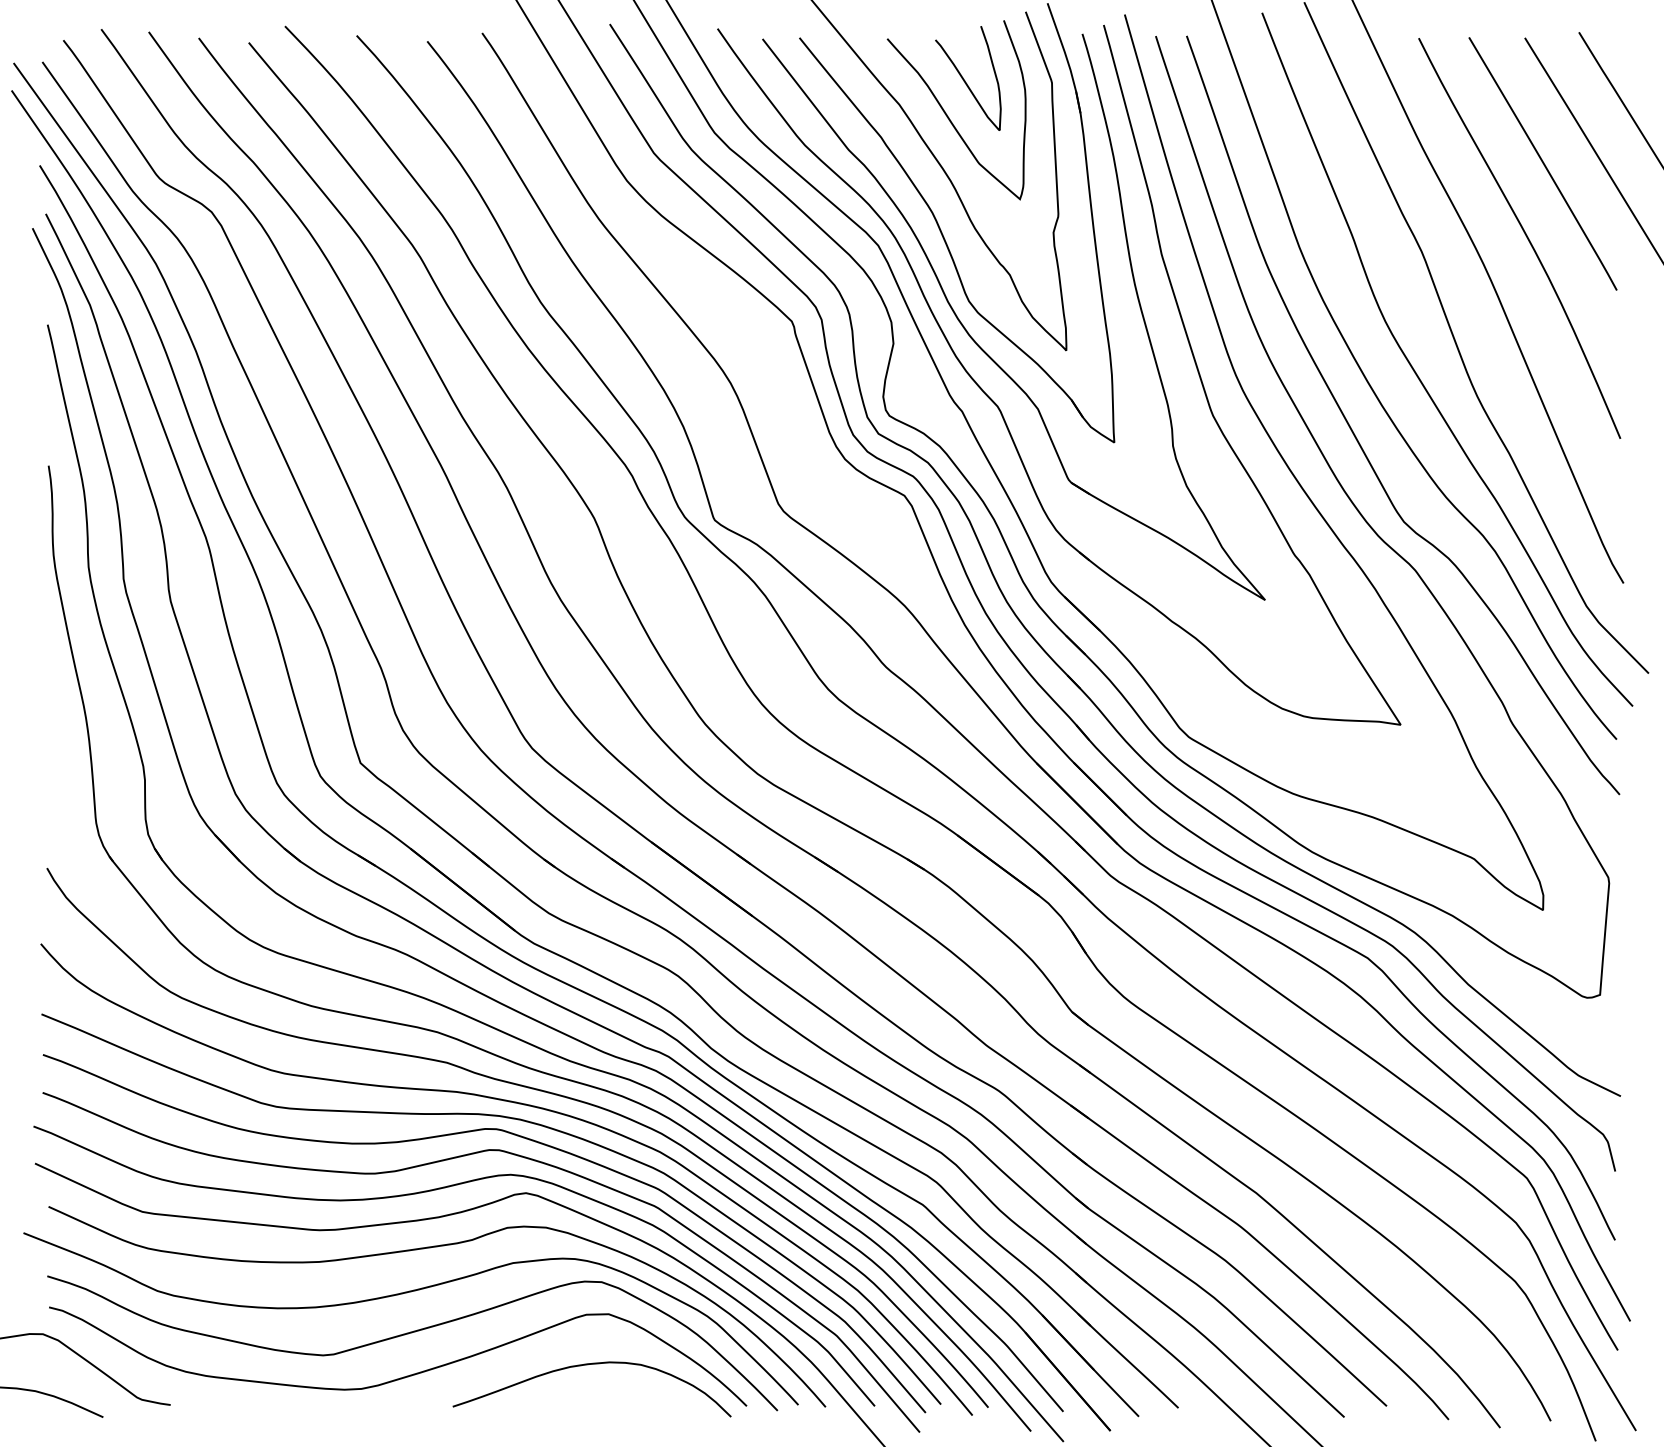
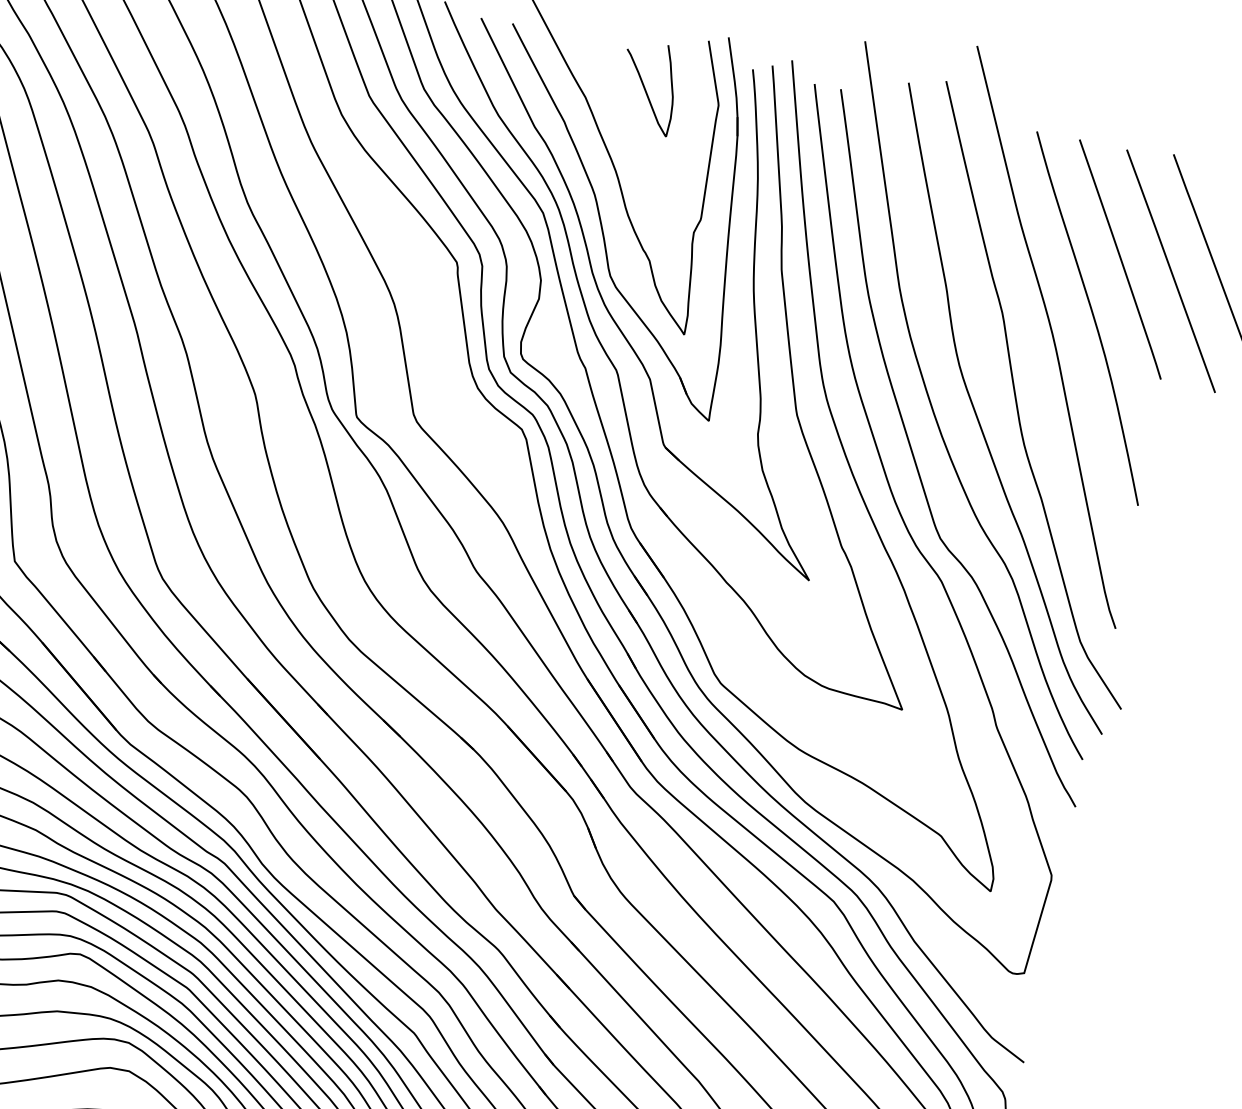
curve: (947, 114) -> (624, 114), removed

